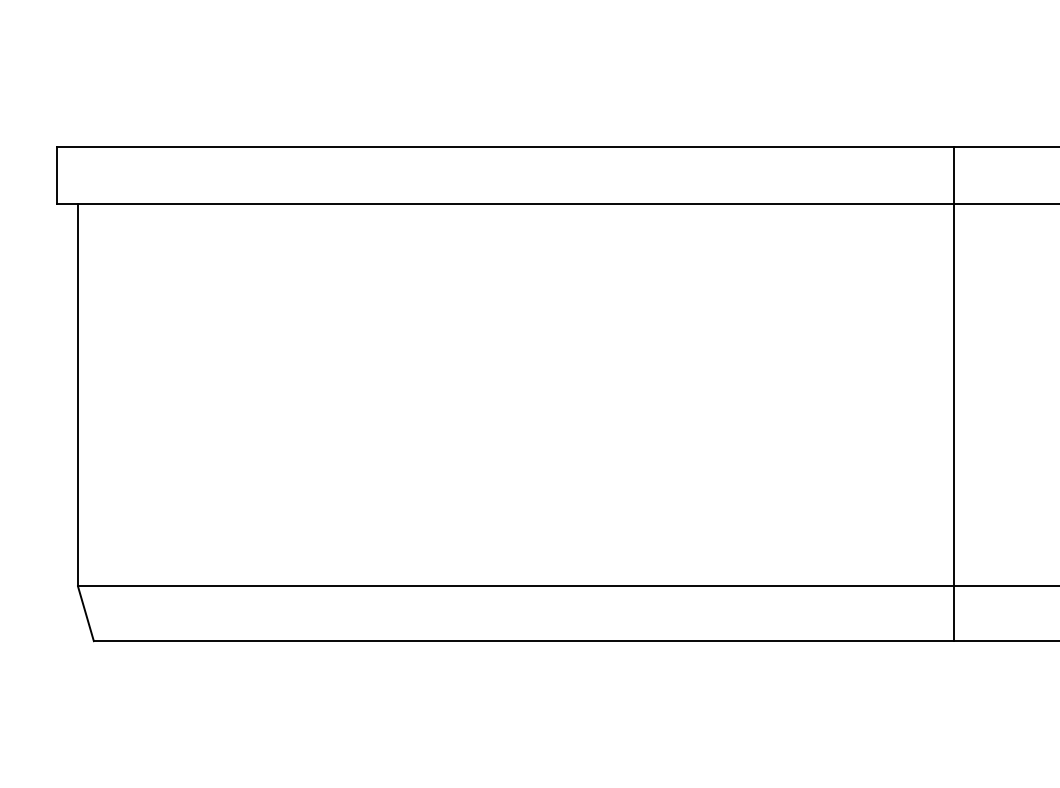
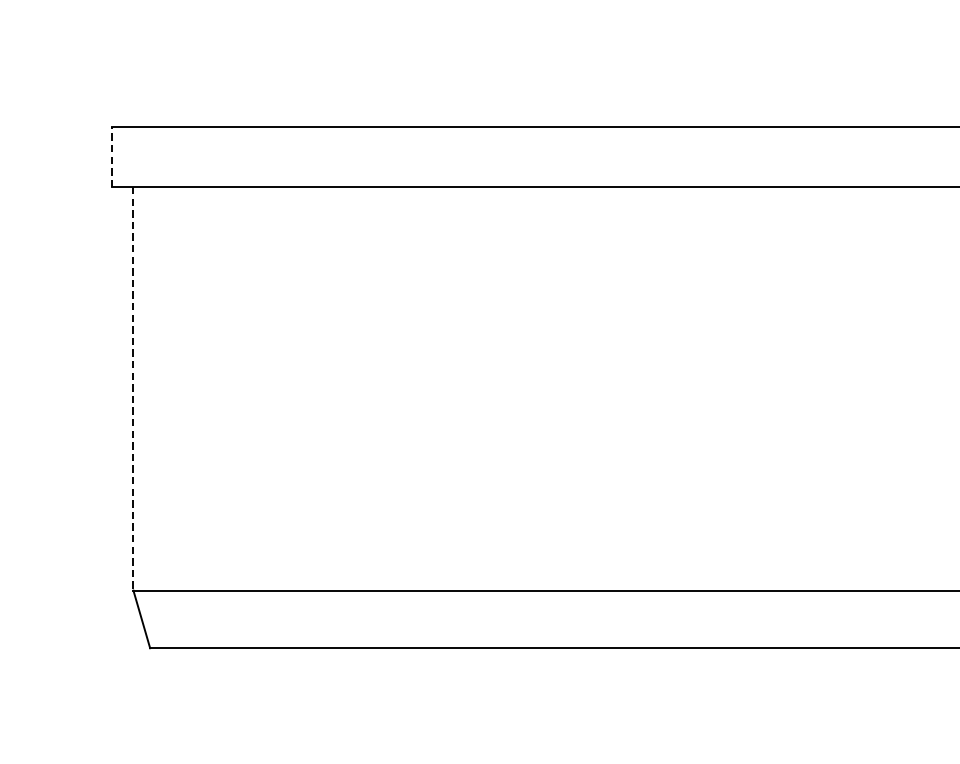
line: (57, 174) -> (111, 156), solid -> dashed
line: (78, 395) -> (133, 389), solid -> dashed

